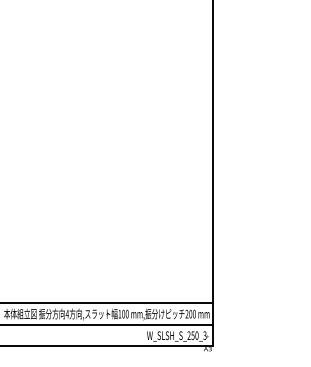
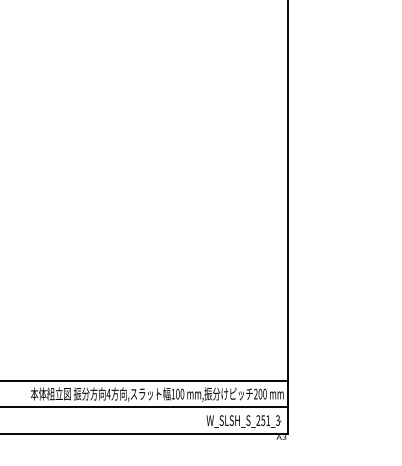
text: (197, 335) -> (268, 420), W_SLSH_S_250_3 -> W_SLSH_S_251_3

